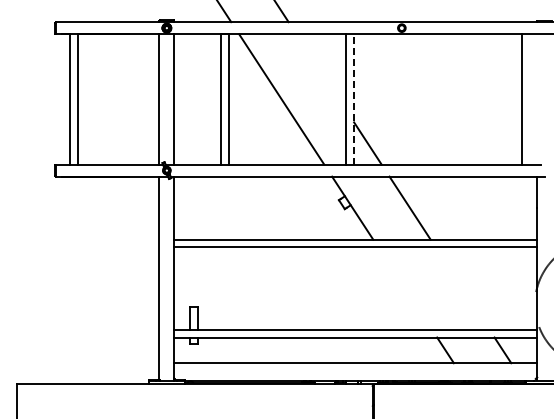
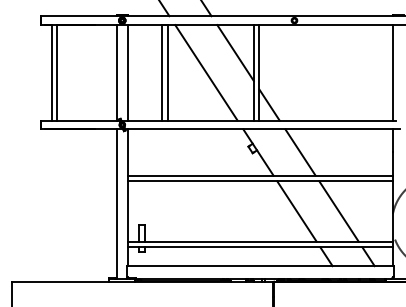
line: (321, 72) -> (235, 53), added
line: (354, 98) -> (259, 72), dashed -> solid
line: (521, 99) -> (393, 72), moved
line: (405, 288) -> (297, 211), added
line: (462, 288) -> (338, 211), added

